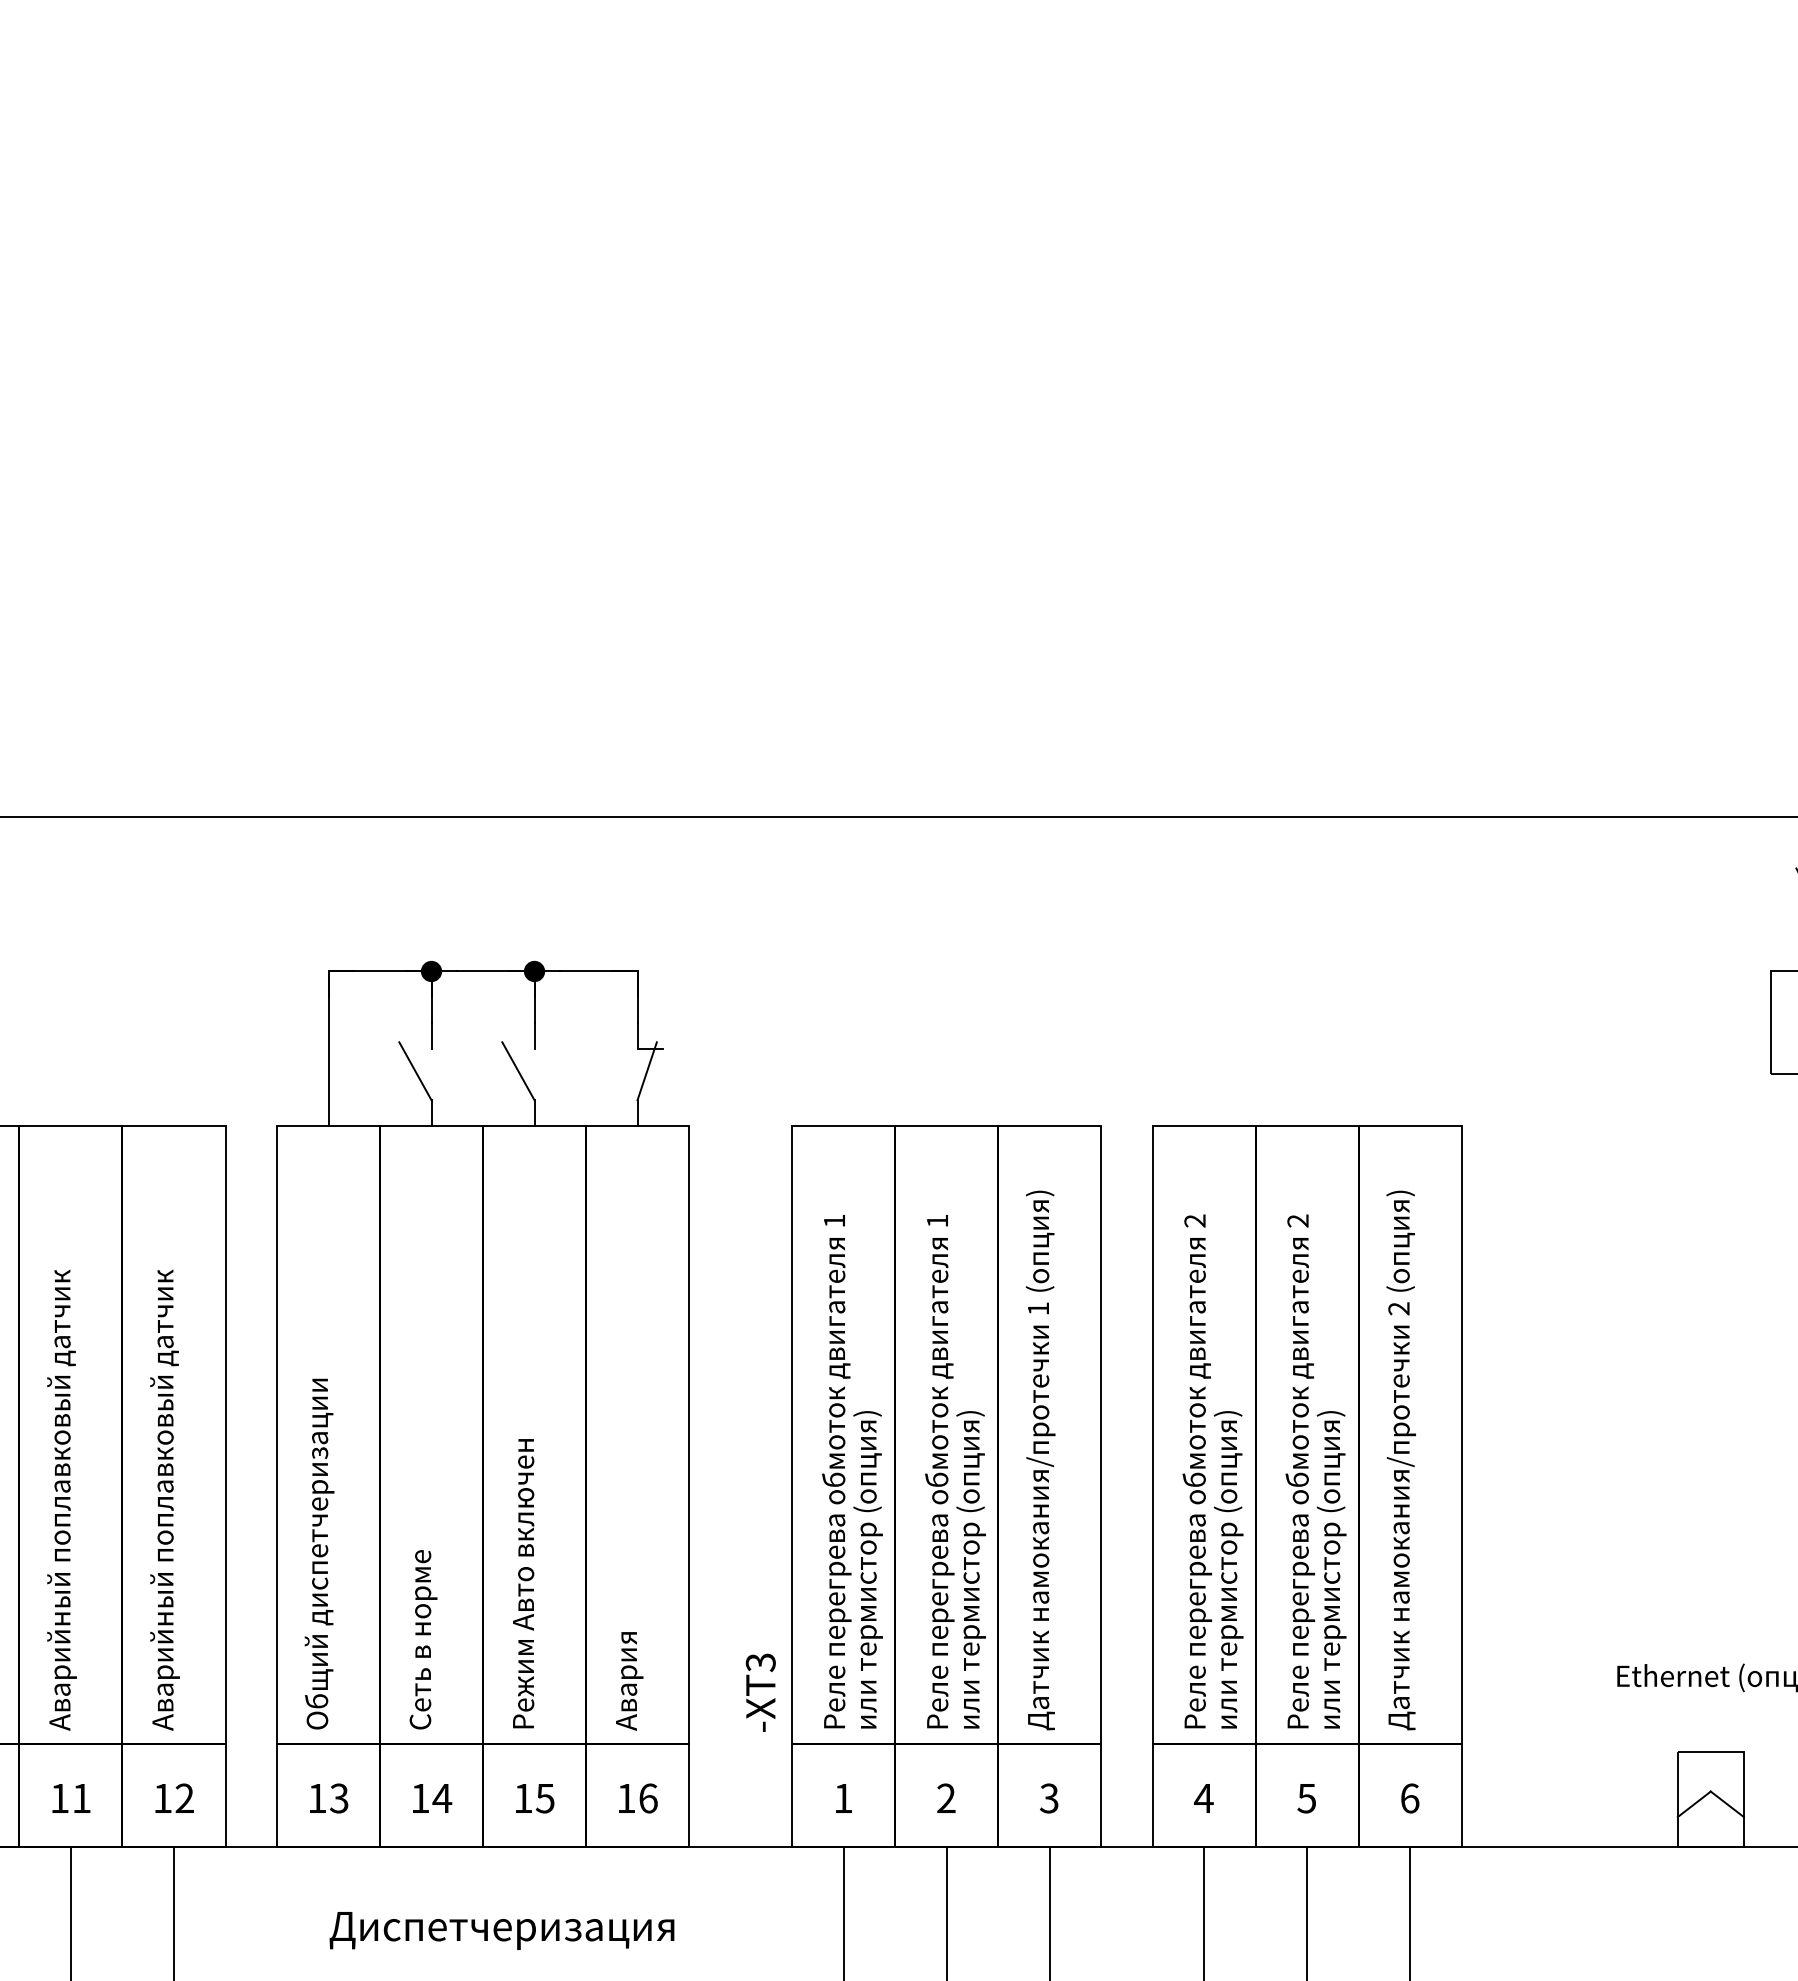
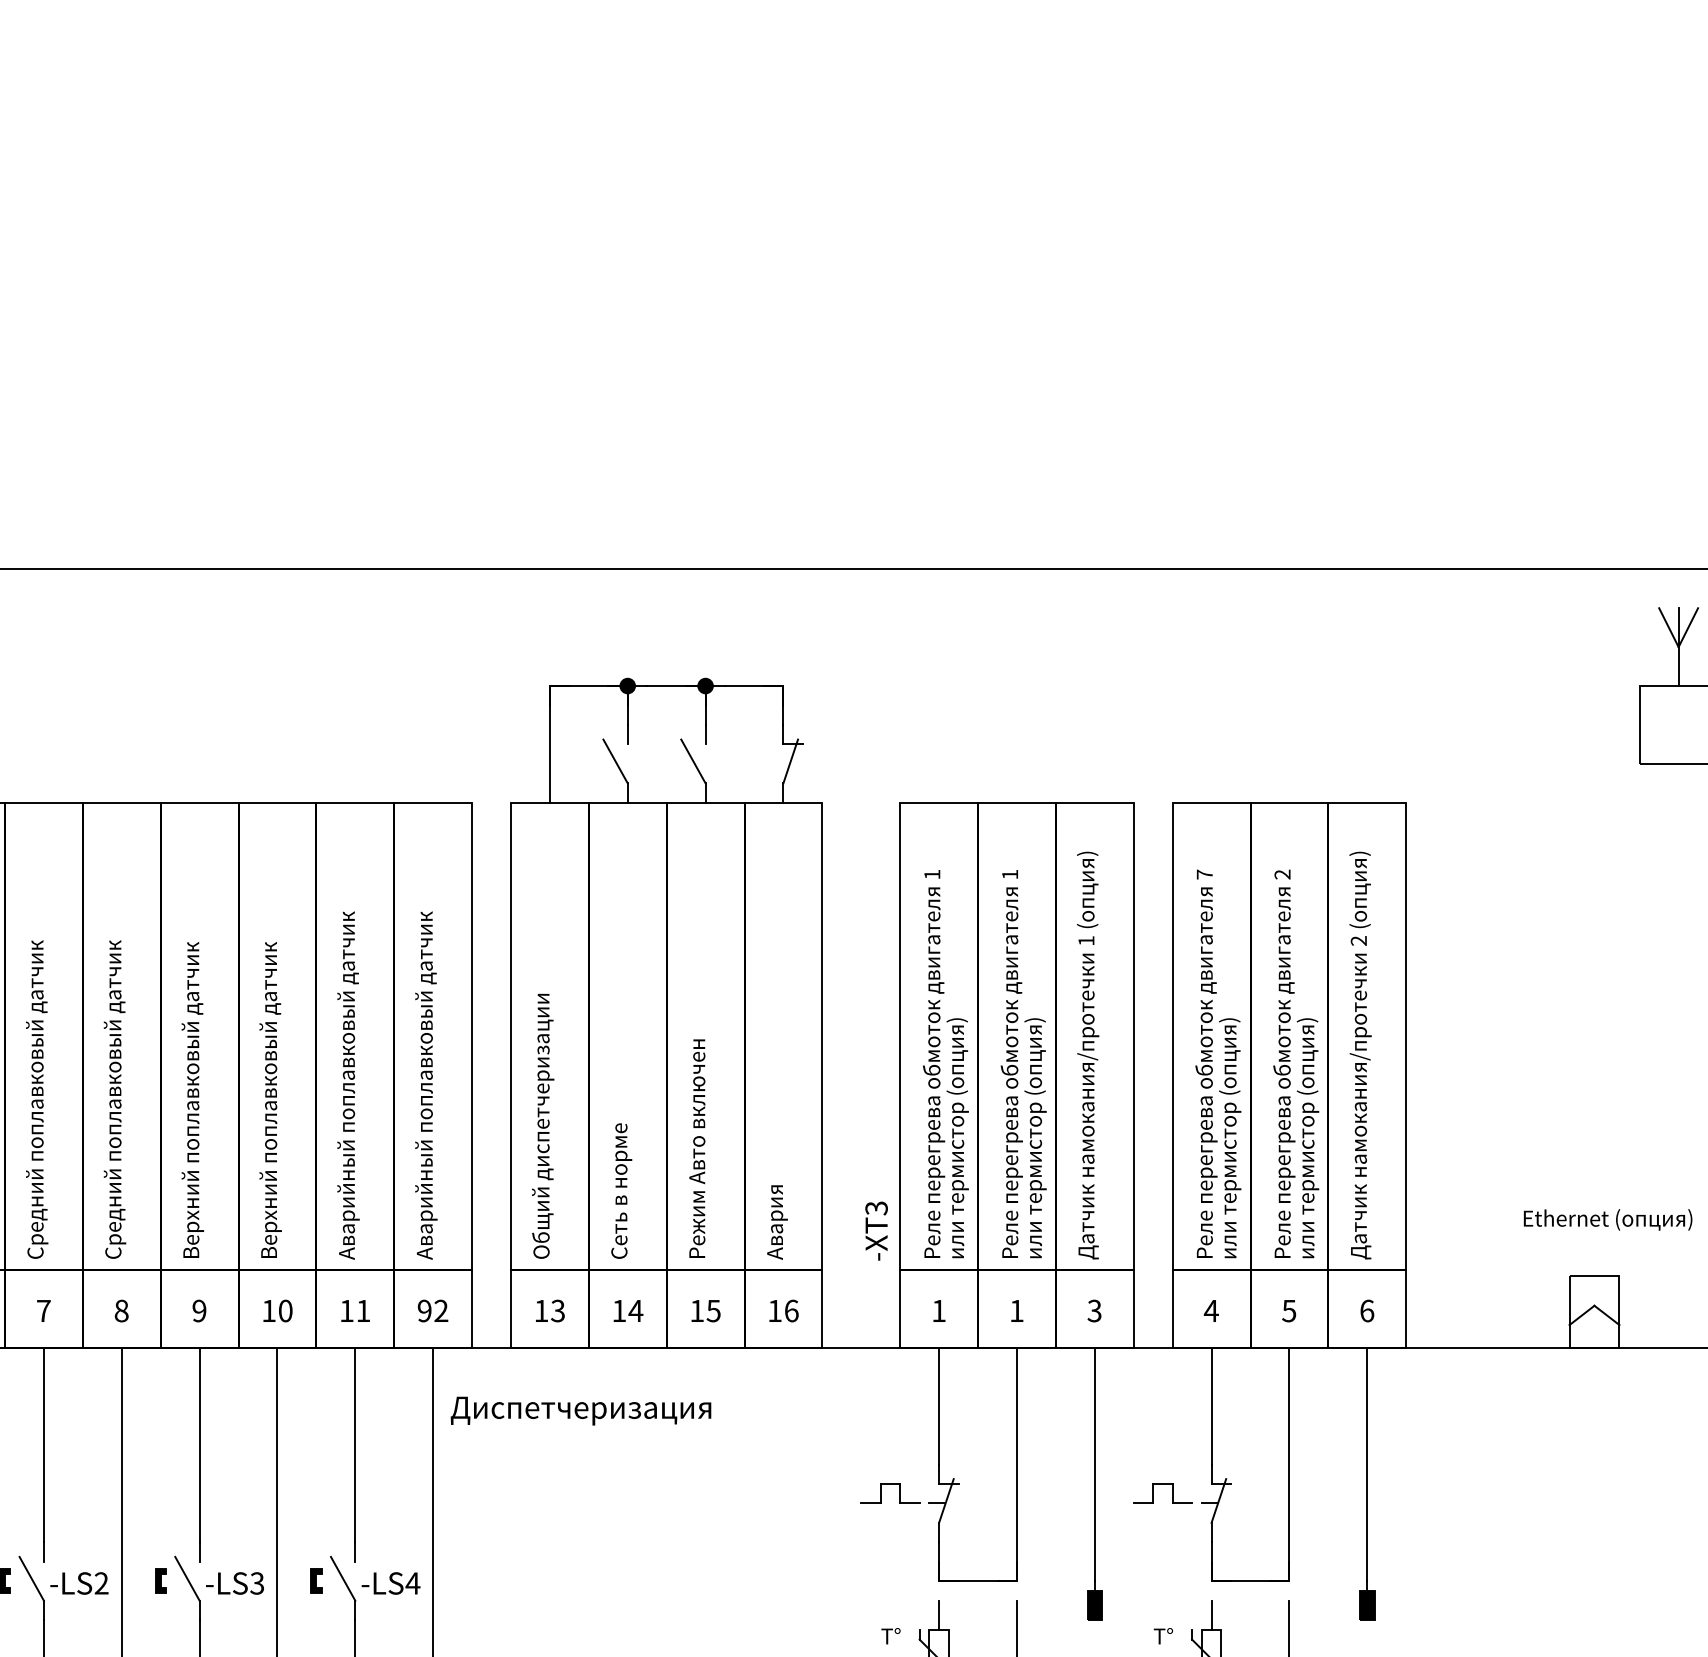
text: (1194, 1220) -> (1204, 874), 2 -> 7
text: (162, 1797) -> (424, 1310), 12 -> 92
text: (945, 1797) -> (1016, 1310), 2 -> 1
text: (501, 1930) -> (580, 1410), moved

